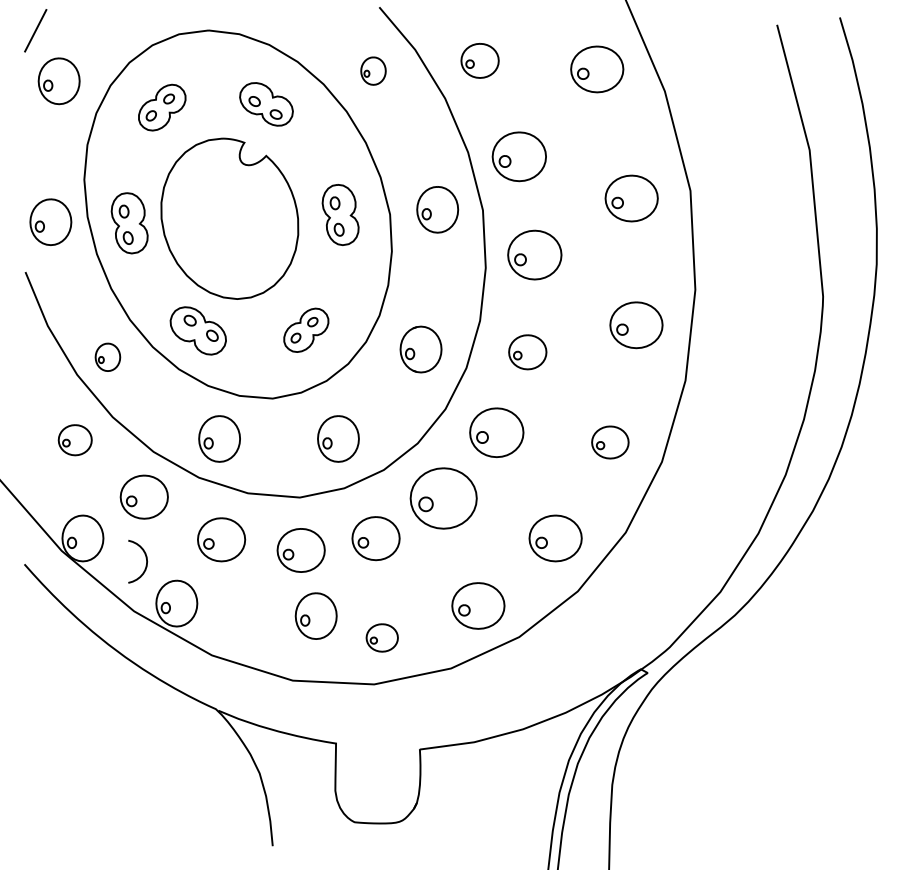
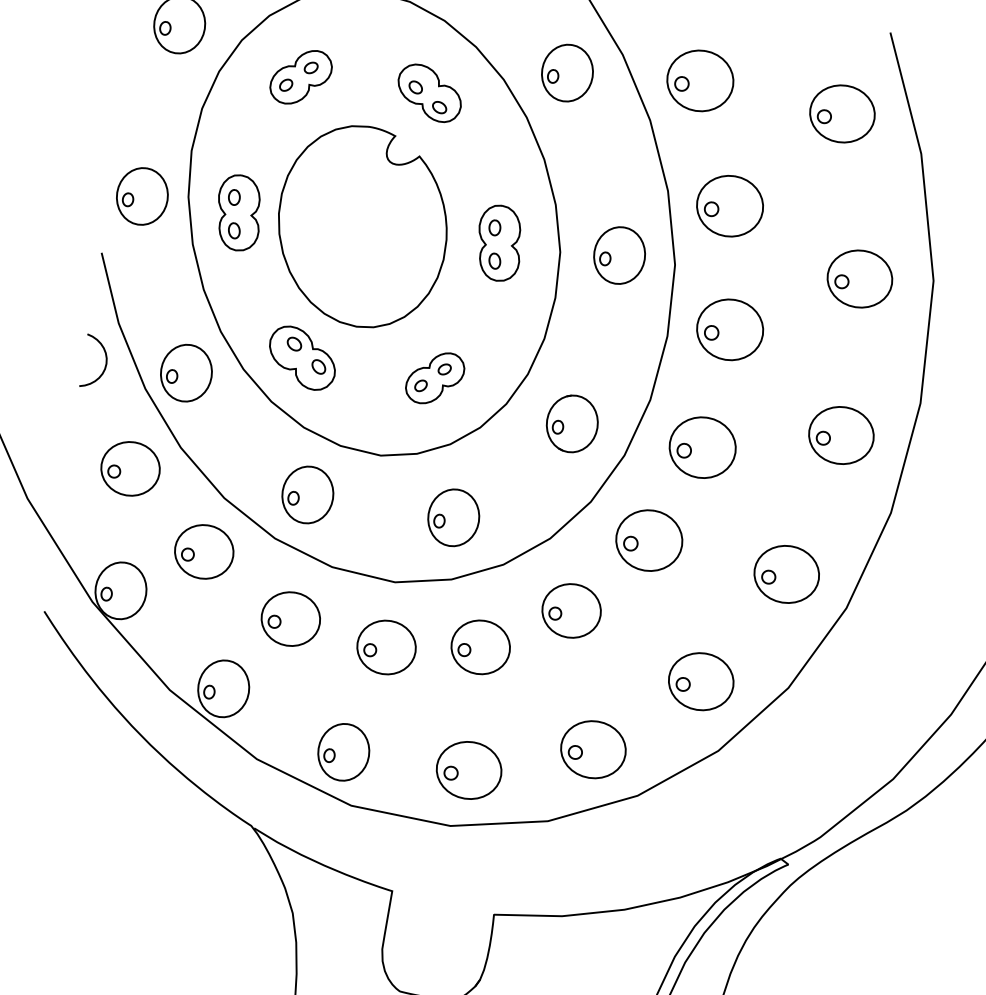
part: (479, 60) -> (699, 80), size x1.43
part: (373, 70) -> (567, 72), size x1.67
part: (527, 352) -> (702, 448), size x1.43
part: (107, 357) -> (185, 373), size x1.67
part: (74, 439) -> (129, 467), size x1.43
part: (610, 442) -> (787, 574), size x1.43
part: (443, 497) -> (571, 609), size x0.71
curve: (145, 558) -> (105, 359), moved
part: (315, 615) -> (343, 751), moved
part: (382, 637) -> (469, 769), size x1.67

